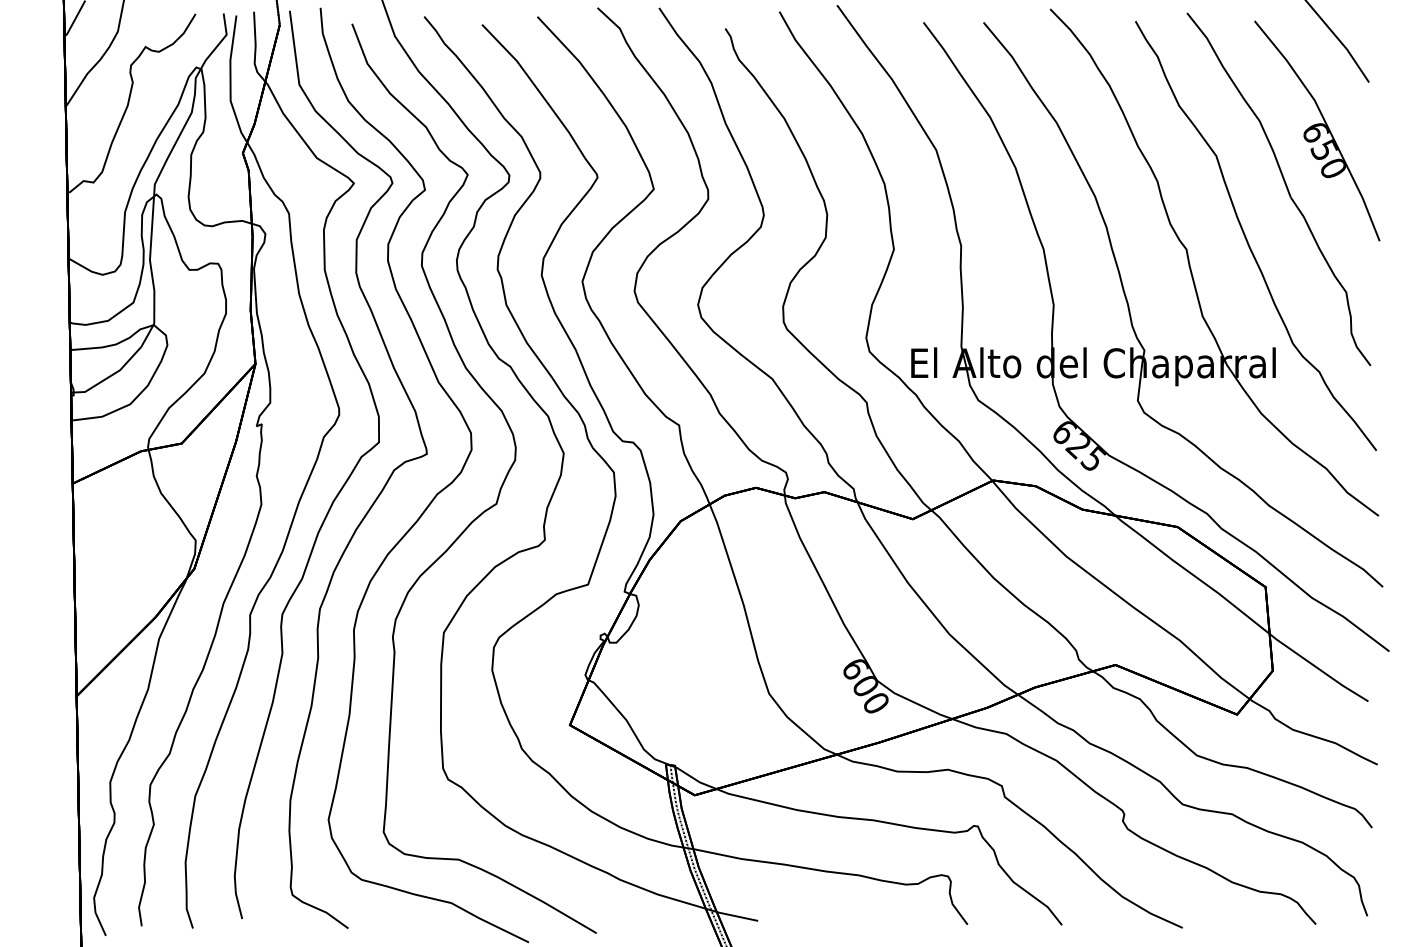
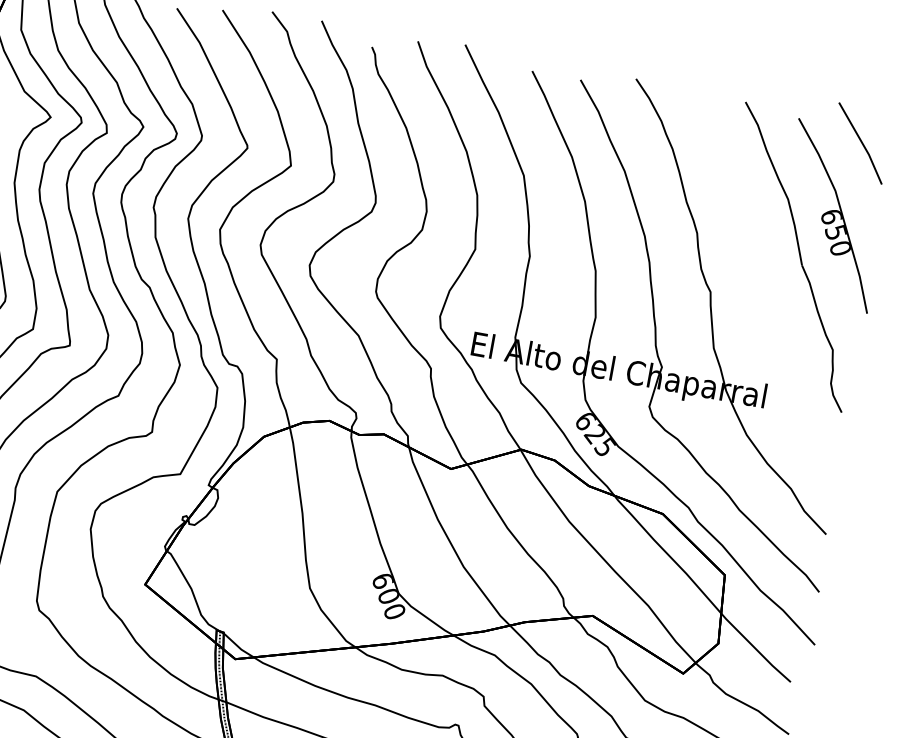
part: (1247, 239) -> (761, 292), removed

